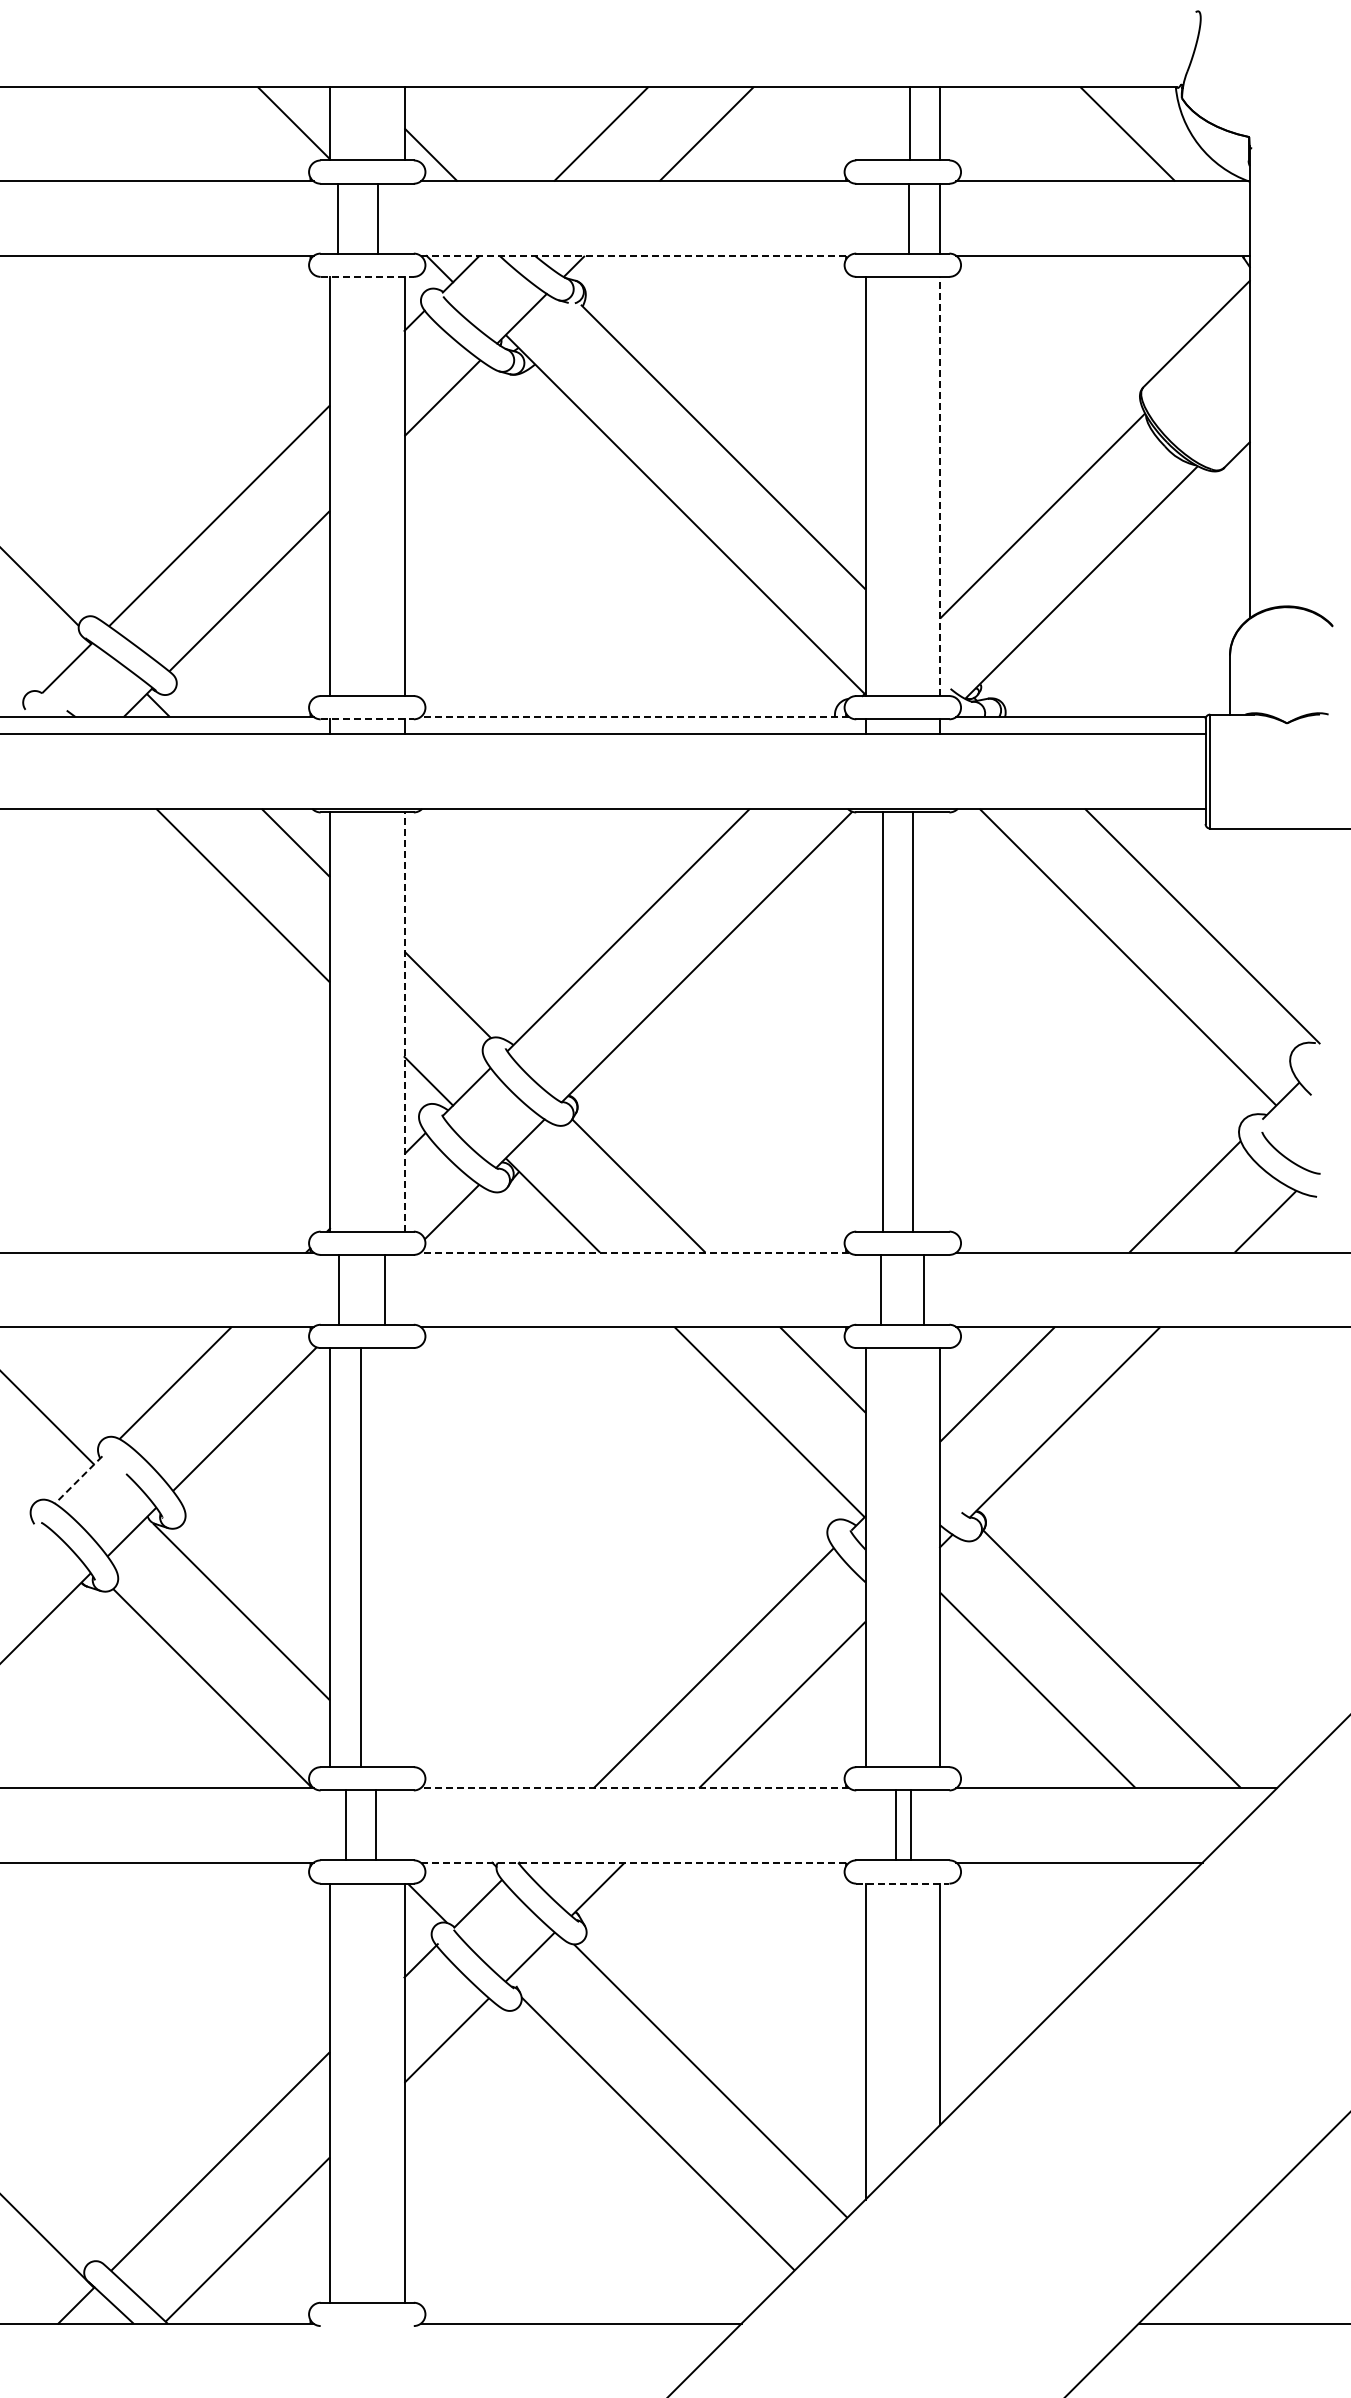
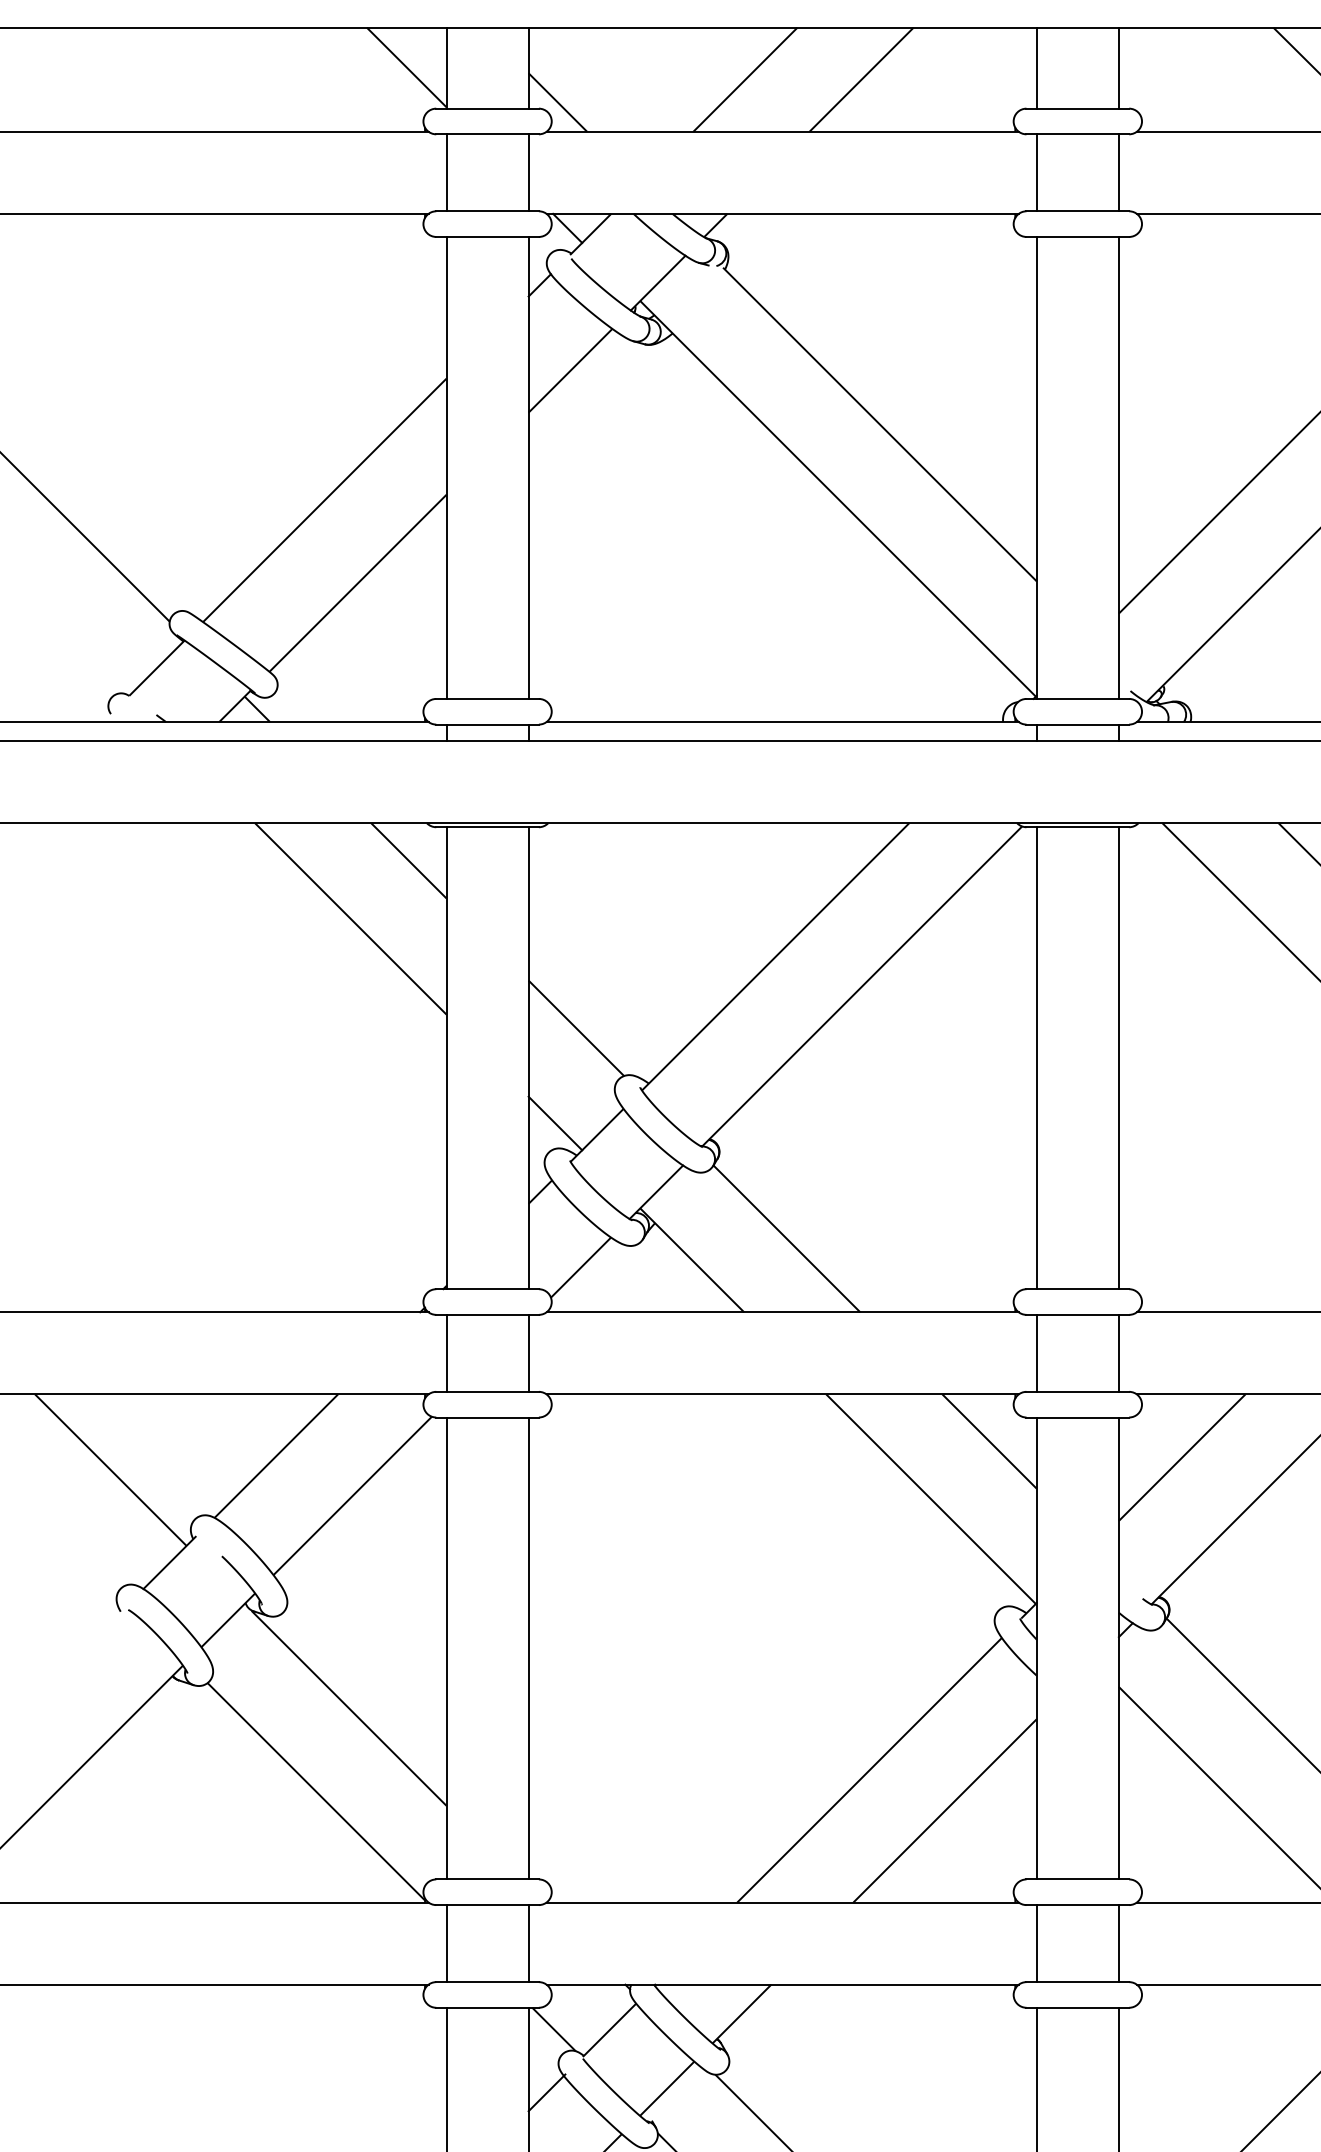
line: (909, 123) -> (1036, 67), moved
line: (337, 218) -> (528, 172), moved
line: (378, 218) -> (447, 172), moved
line: (908, 218) -> (1036, 172), moved
line: (635, 255) -> (783, 213), dashed -> solid
line: (367, 276) -> (487, 236), dashed -> solid
line: (940, 486) -> (1119, 467), dashed -> solid
line: (634, 717) -> (782, 722), dashed -> solid
line: (367, 719) -> (487, 724), dashed -> solid
line: (883, 1021) -> (1119, 1057), moved
line: (912, 1021) -> (1036, 1057), moved
line: (404, 1022) -> (528, 1058), dashed -> solid
line: (634, 1252) -> (782, 1312), dashed -> solid
line: (338, 1289) -> (528, 1352), moved
line: (385, 1289) -> (447, 1352), moved
line: (881, 1289) -> (1119, 1352), moved
line: (923, 1289) -> (1036, 1352), moved
line: (78, 1480) -> (169, 1563), dashed -> solid
line: (360, 1557) -> (528, 1648), moved
line: (634, 1788) -> (782, 1902), dashed -> solid
line: (345, 1825) -> (528, 1943), moved
line: (376, 1825) -> (447, 1943), moved
line: (896, 1825) -> (1119, 1943), moved
line: (910, 1825) -> (1036, 1943), moved
line: (635, 1862) -> (783, 1984), dashed -> solid
line: (902, 1883) -> (1077, 2007), dashed -> solid

